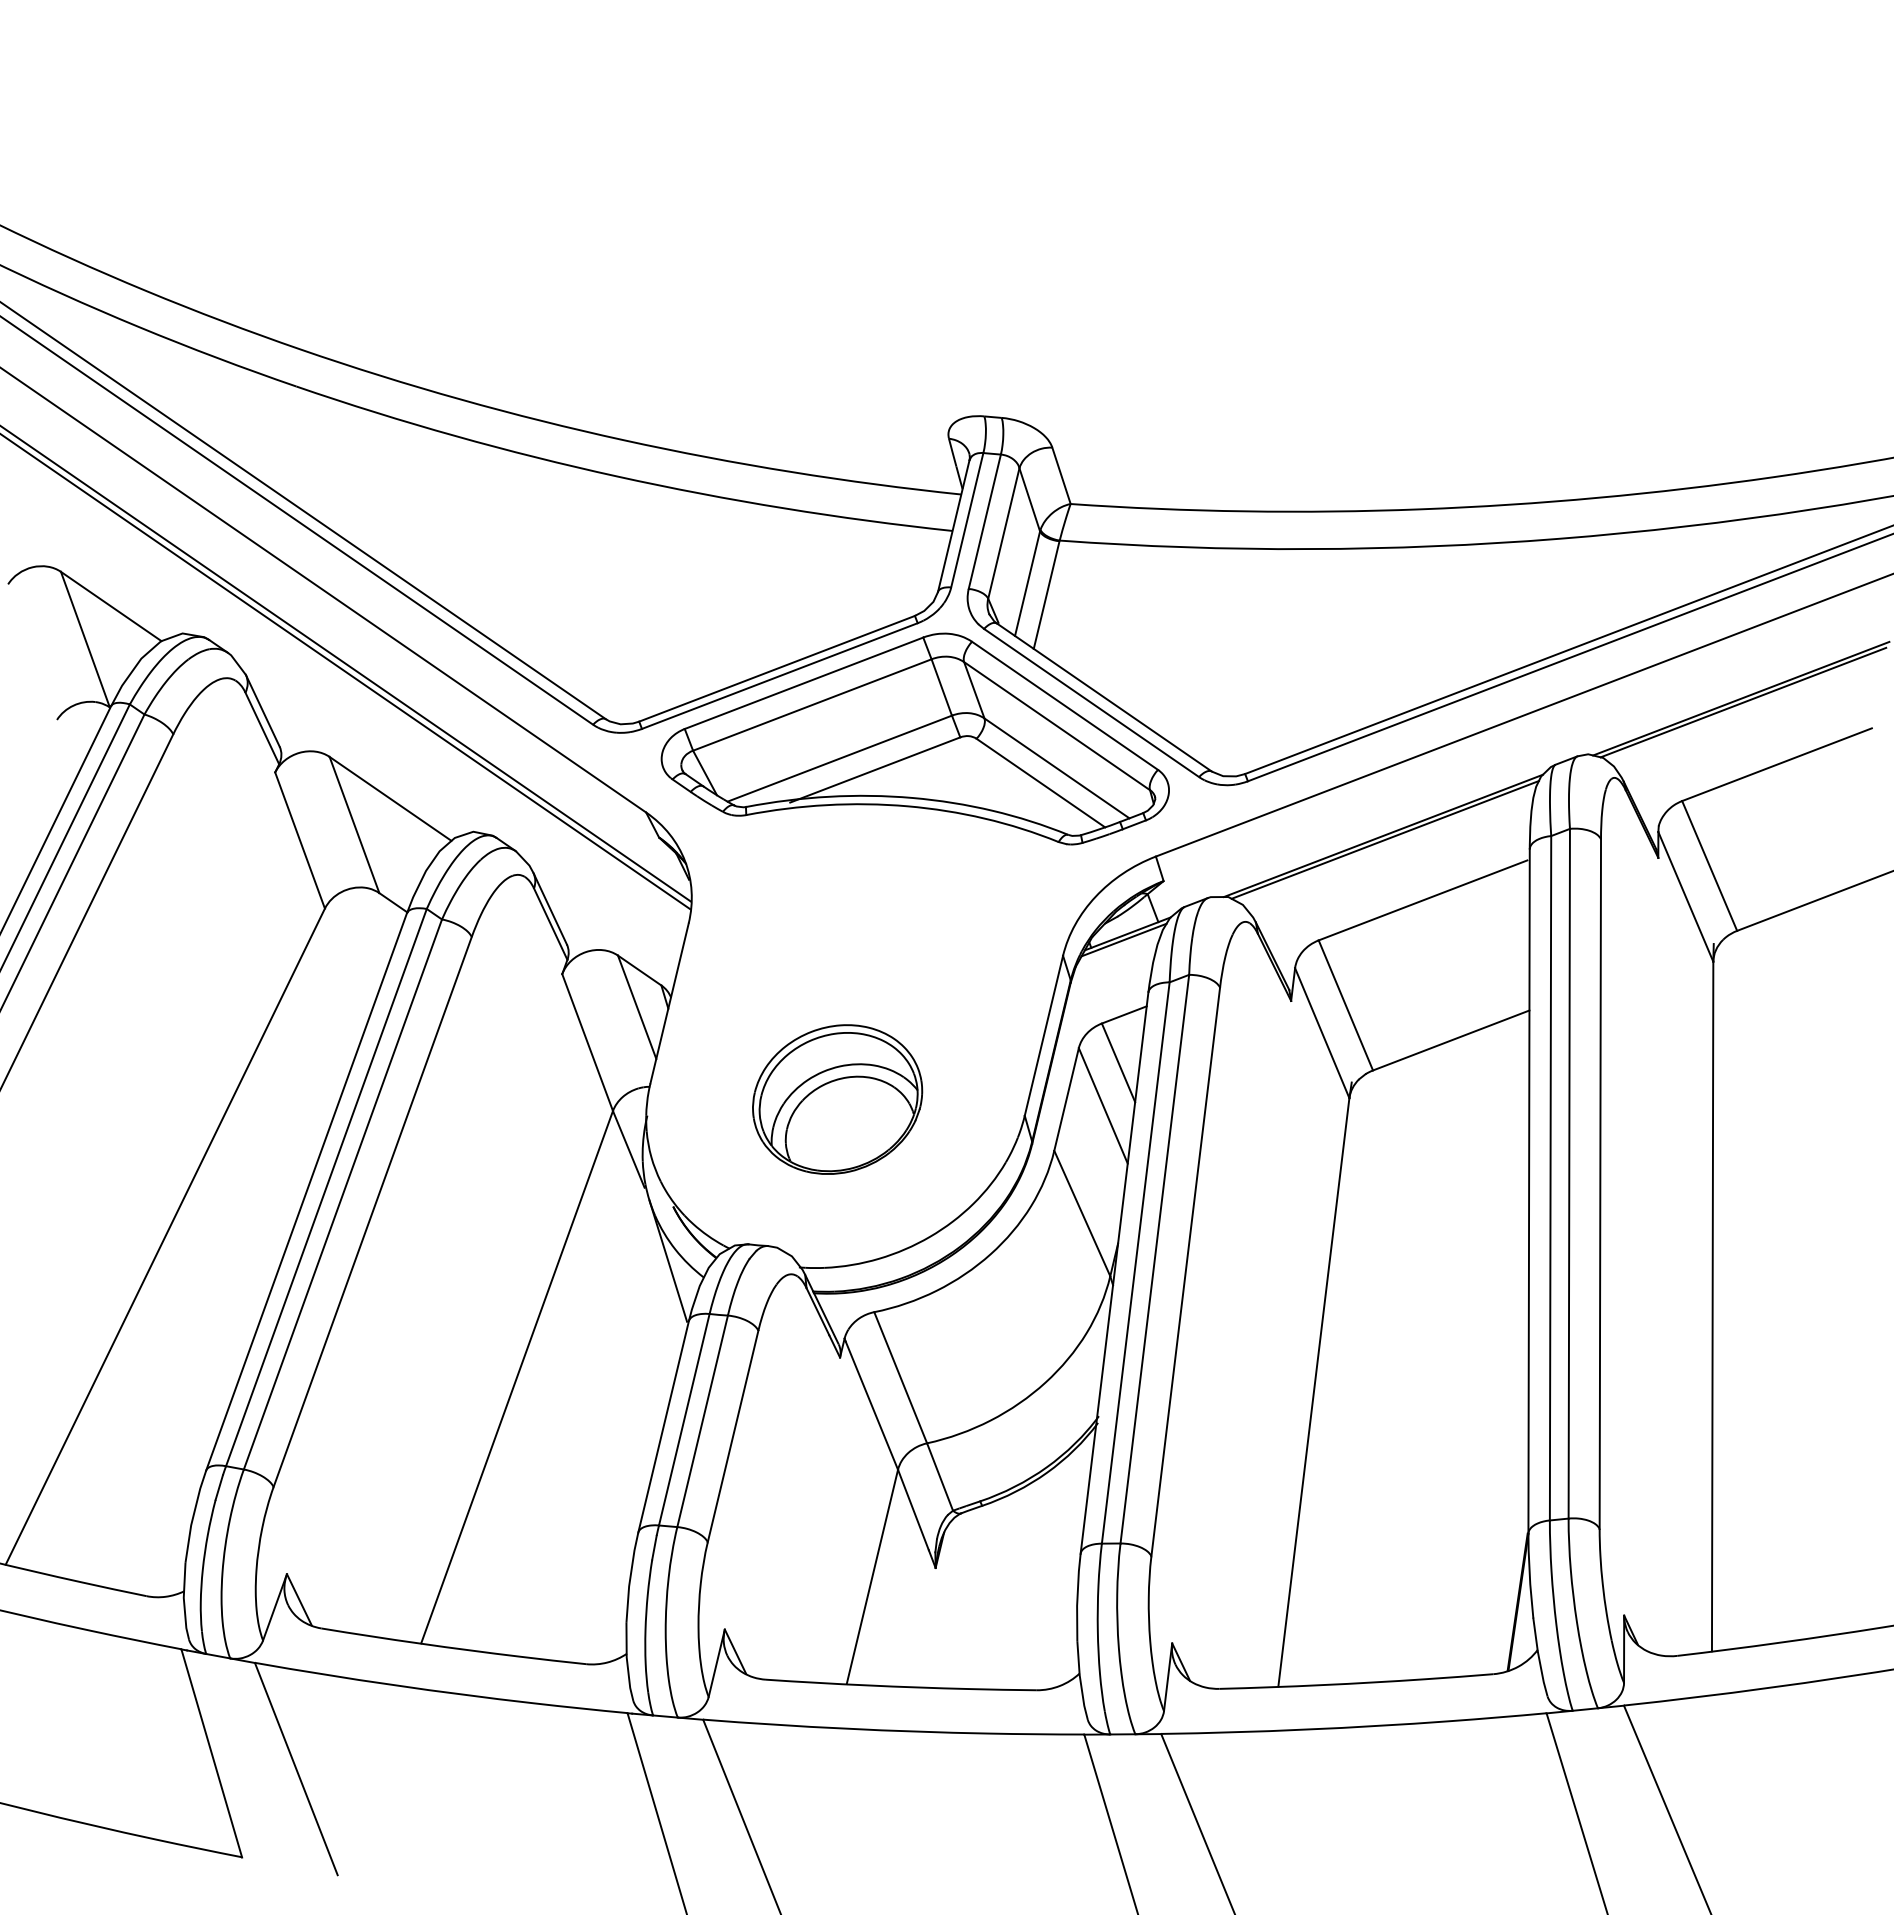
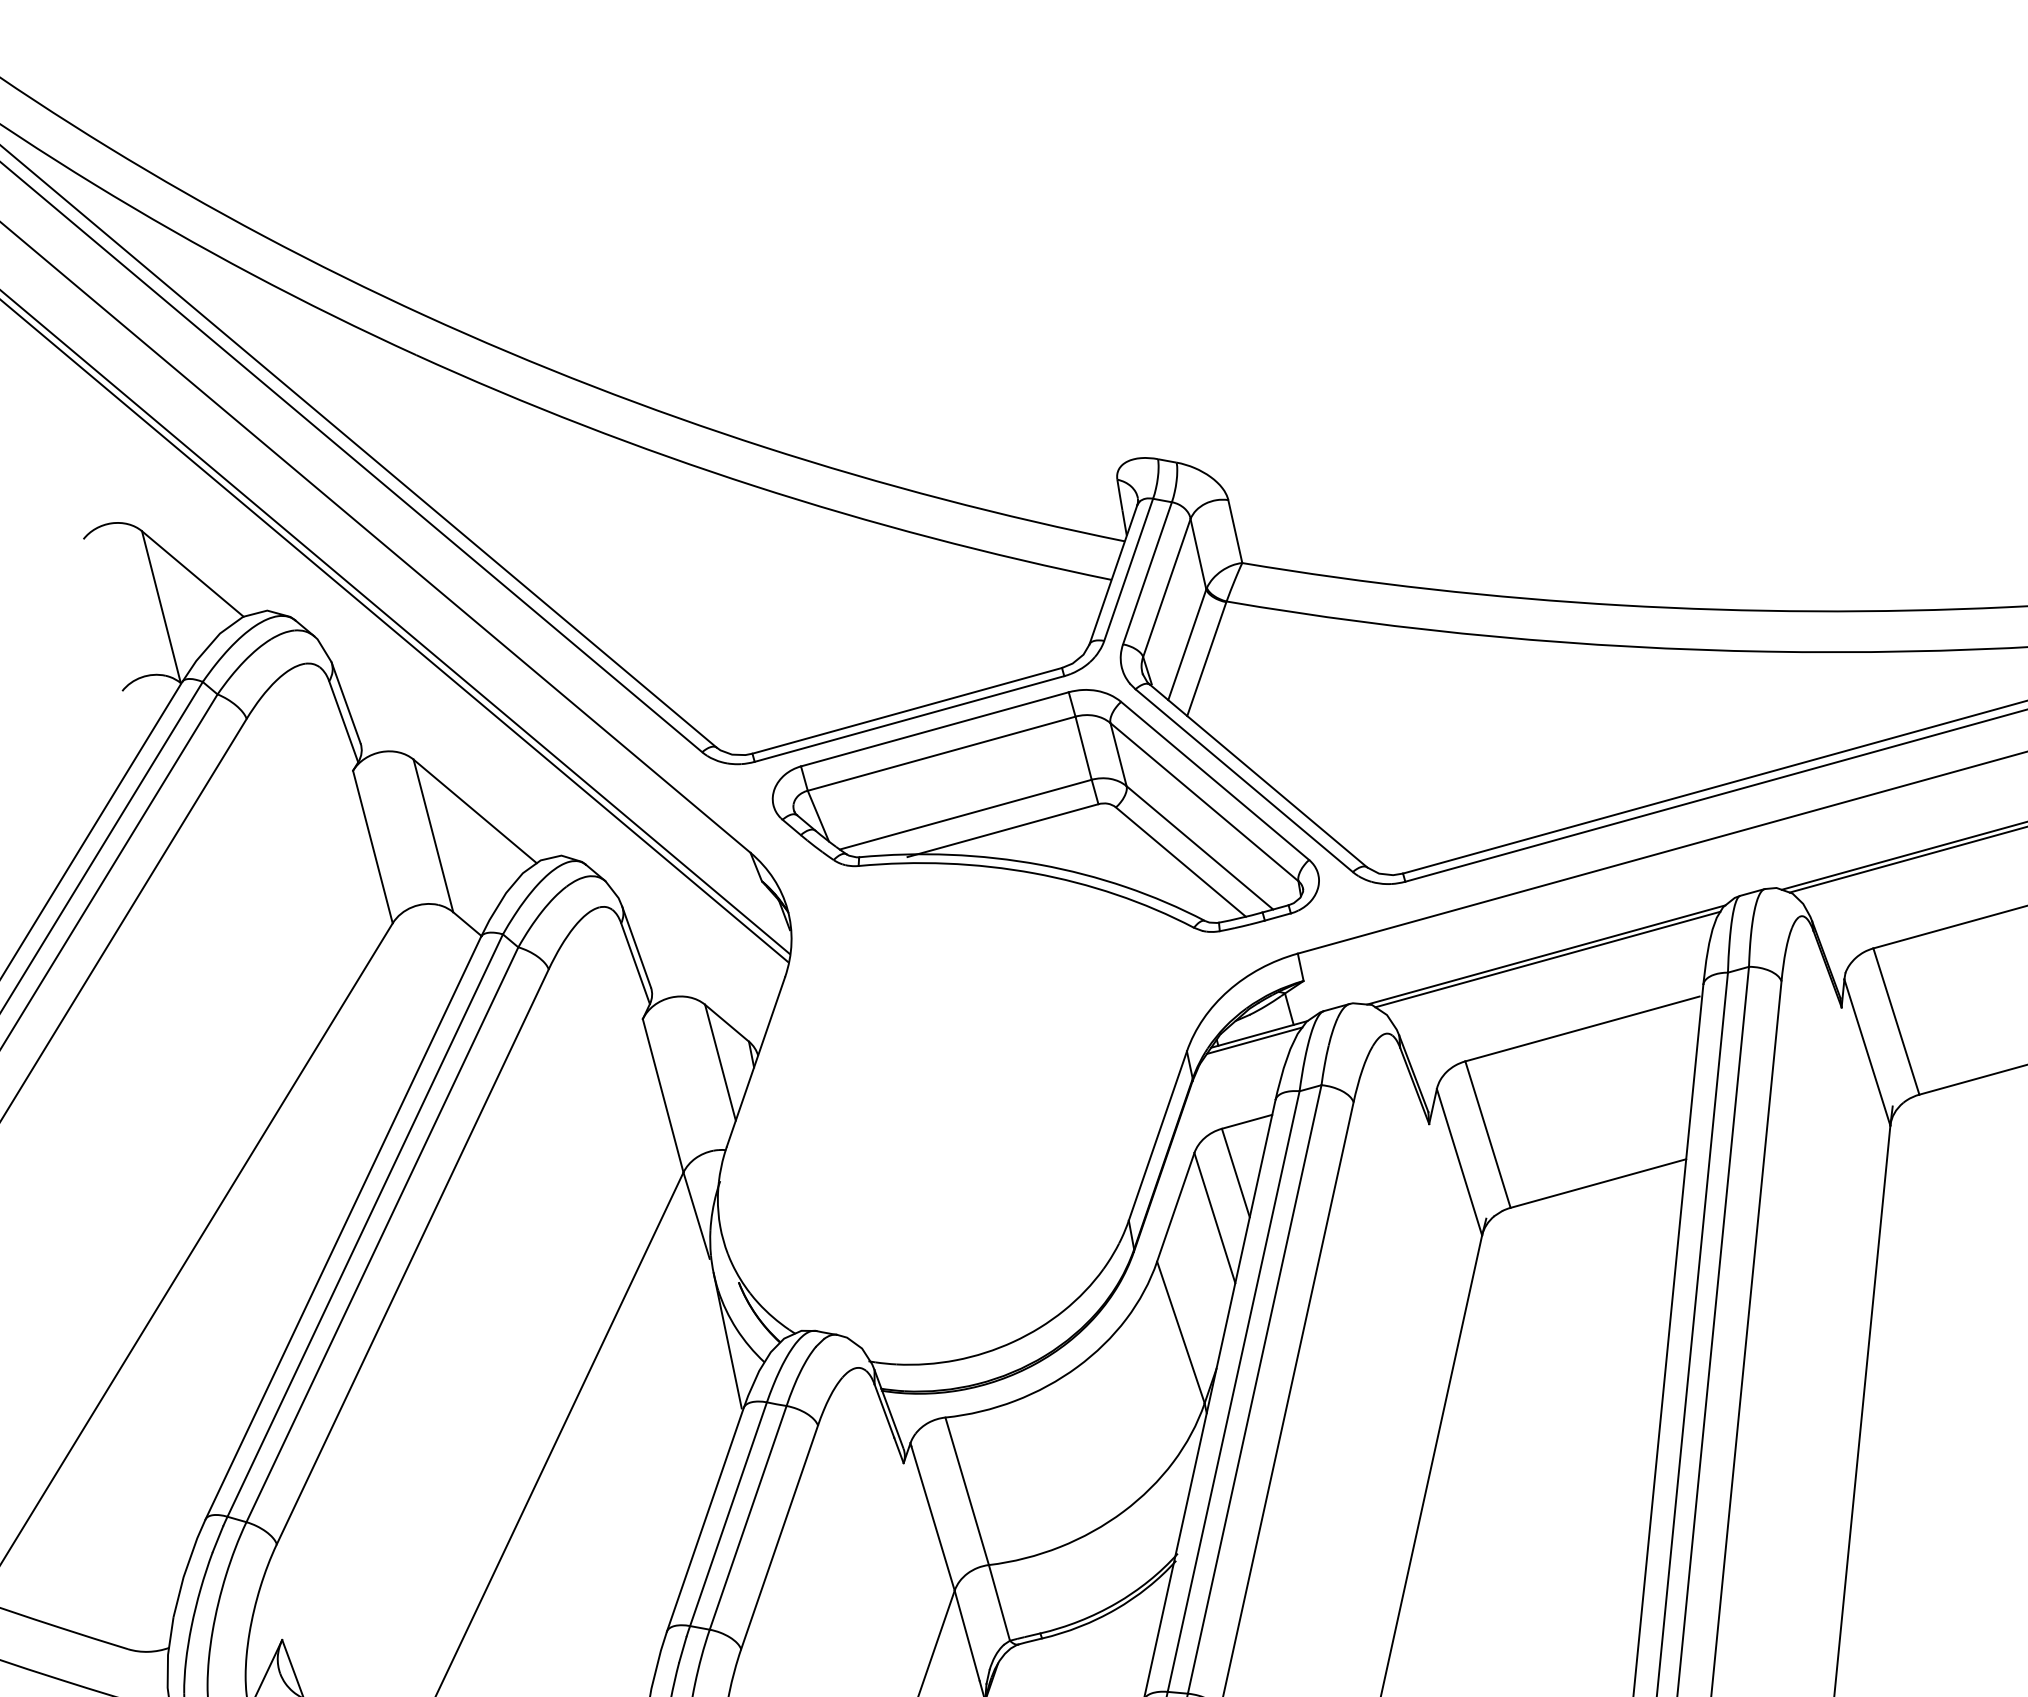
part: (837, 1099) -> (927, 1183), removed

